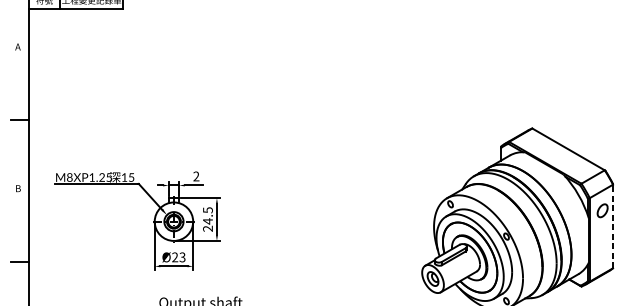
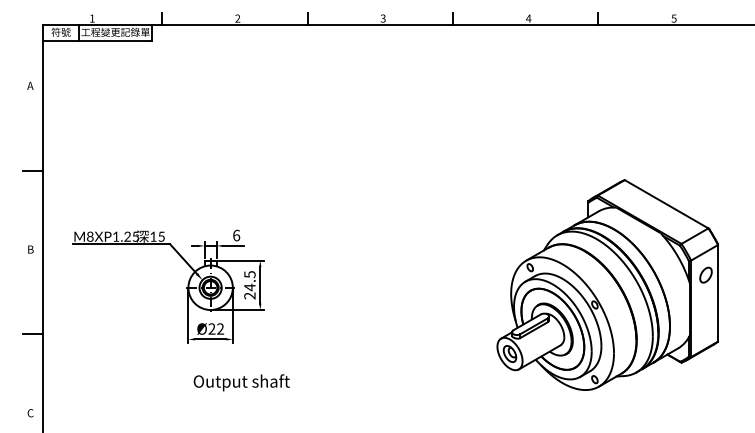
text: (196, 176) -> (236, 235), 2 -> 6
line: (613, 225) -> (718, 292), dashed -> solid
text: (182, 257) -> (220, 329), Ø23 -> Ø22

